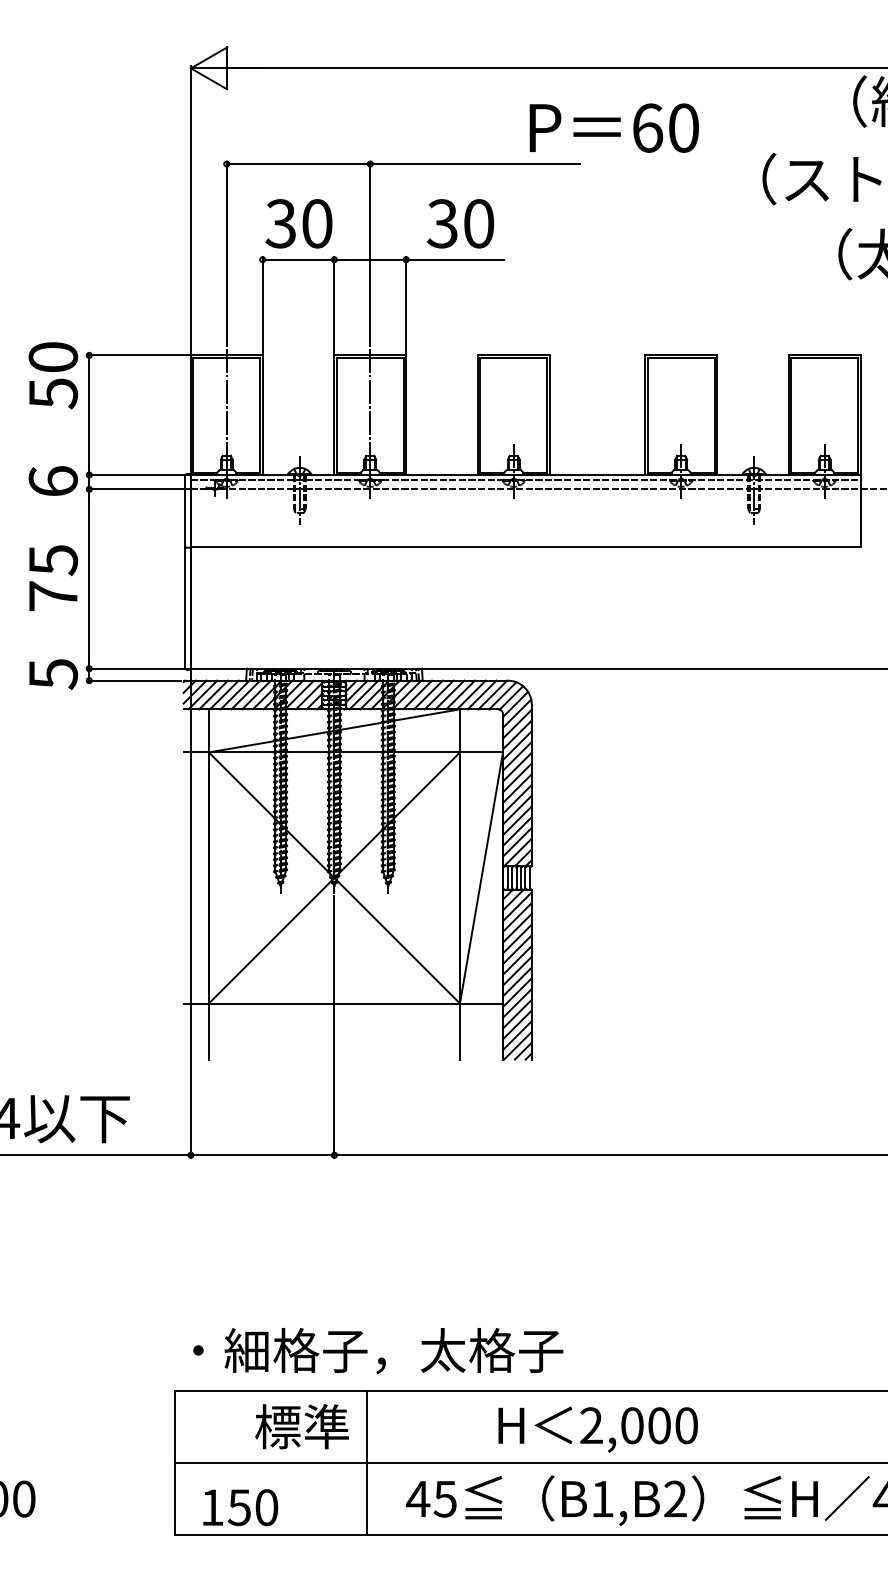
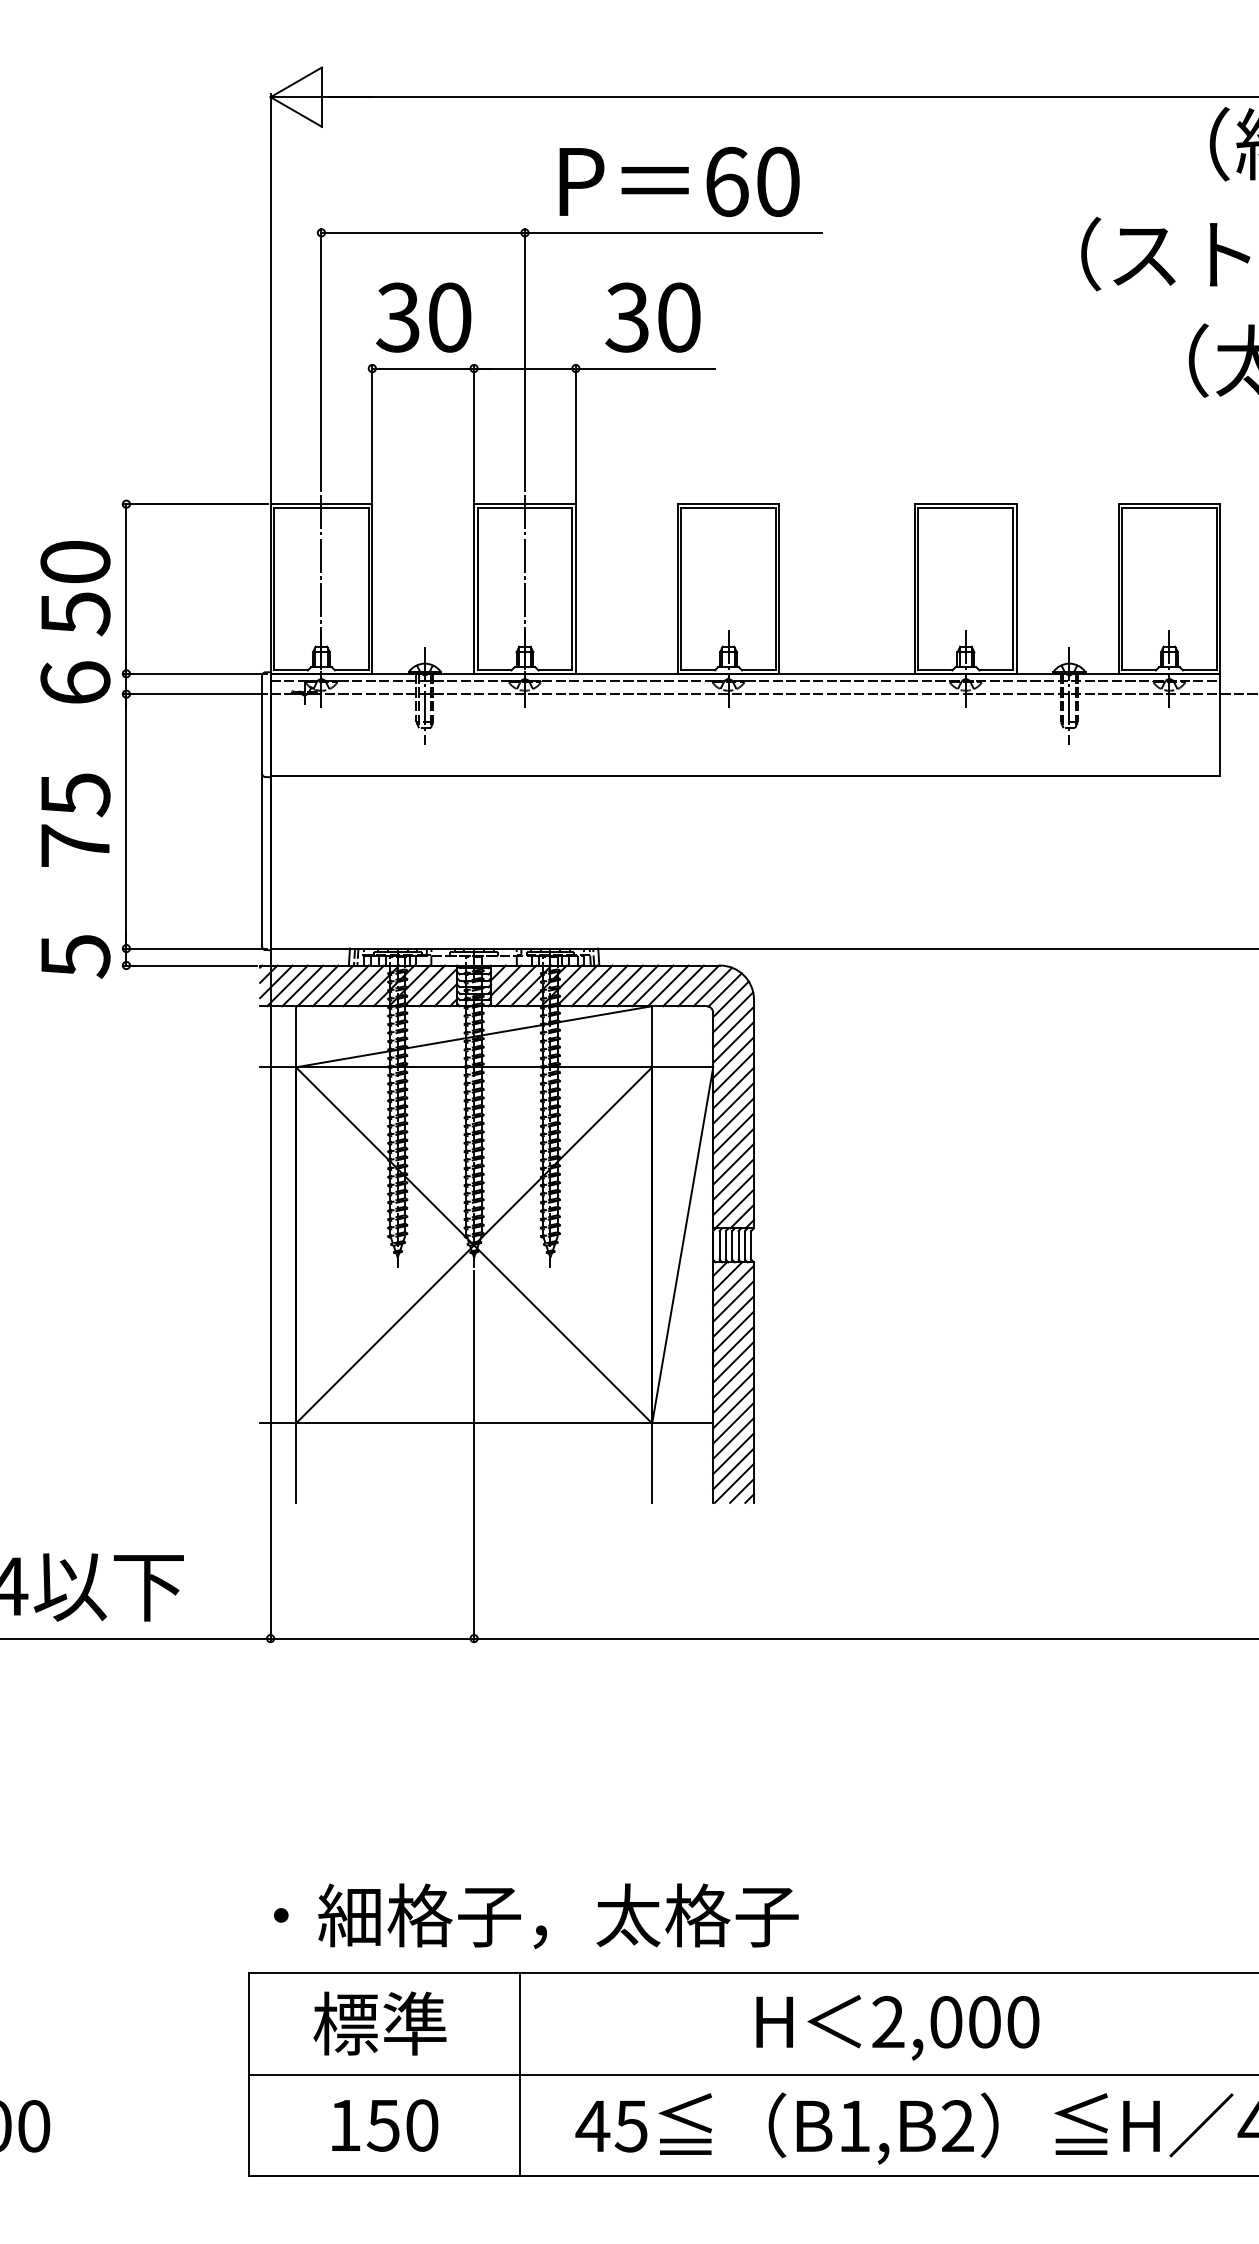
text: (613, 127) -> (678, 181), moved
text: (53, 375) -> (75, 588), moved
text: (301, 1426) -> (379, 2023), moved
text: (597, 1429) -> (896, 2027), moved
text: (240, 1507) -> (384, 2125), moved

